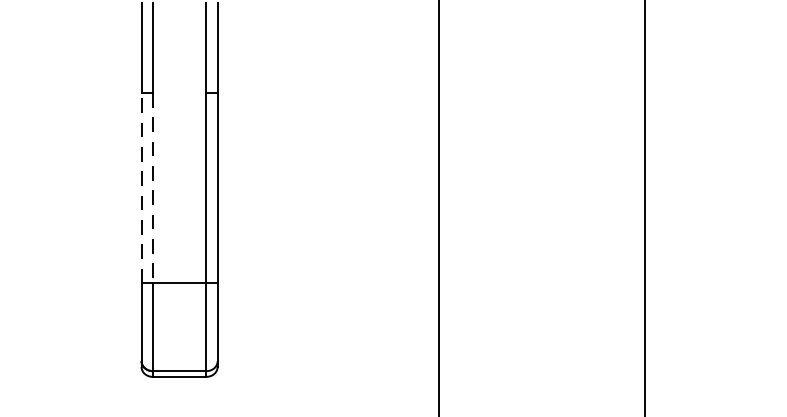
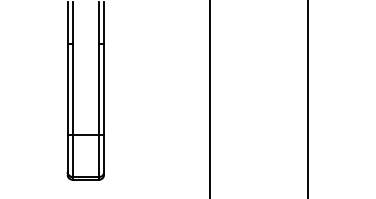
line: (141, 187) -> (67, 89), dashed -> solid
line: (153, 189) -> (73, 90), dashed -> solid

